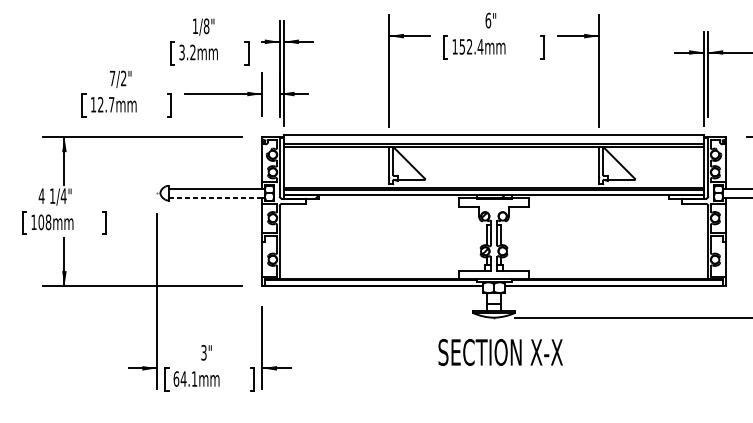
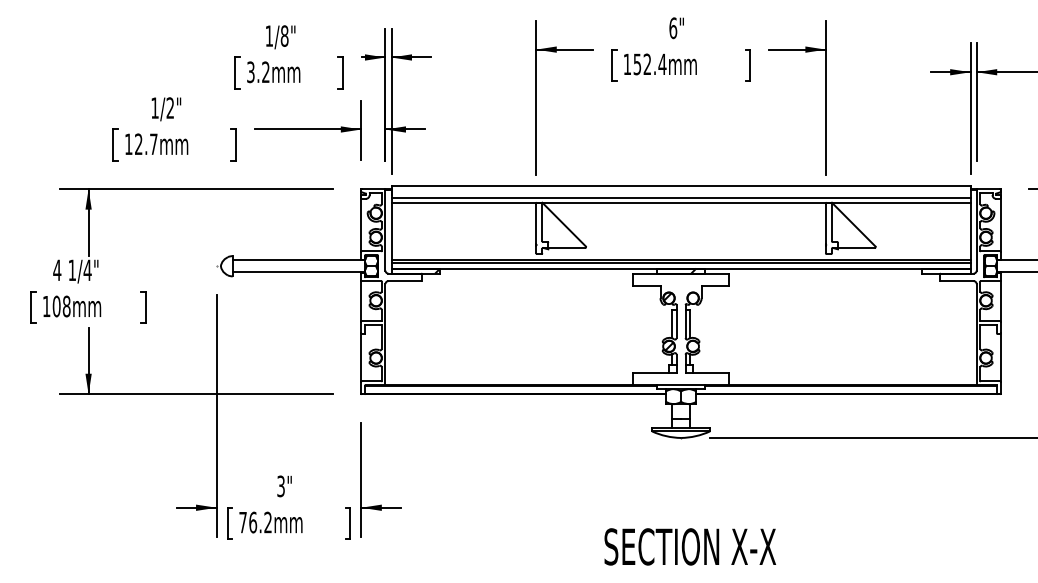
text: (112, 78) -> (154, 107), 7/2" -> 1/2"
line: (217, 197) -> (299, 272), dashed -> solid
text: (500, 352) -> (690, 546), moved
text: (185, 378) -> (255, 522), 64.1mm -> 76.2mm

